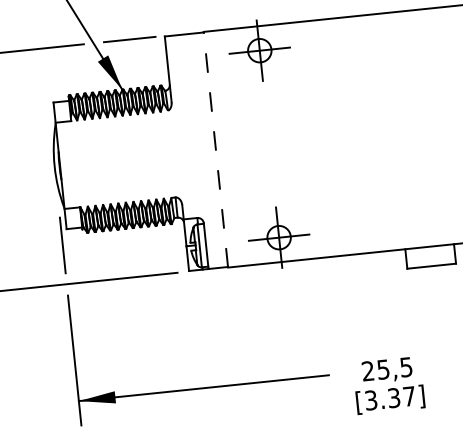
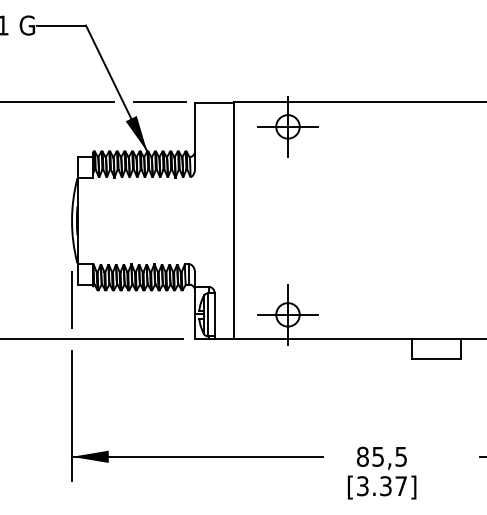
line: (216, 149) -> (234, 220), dashed -> solid
text: (367, 370) -> (362, 456), 25,5 -> 85,5

